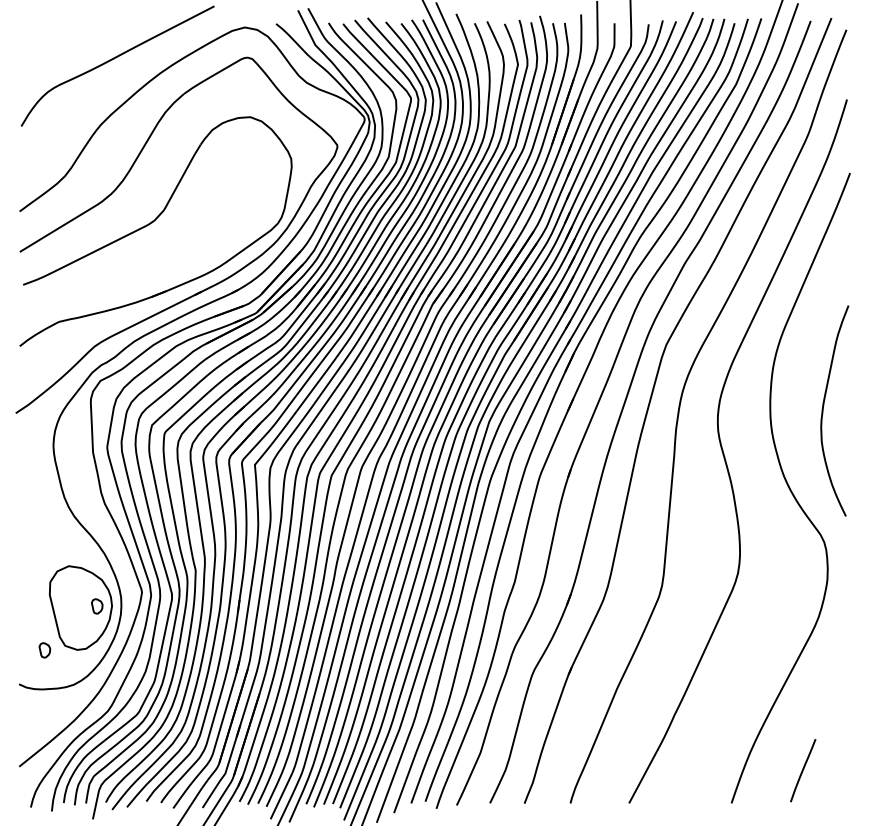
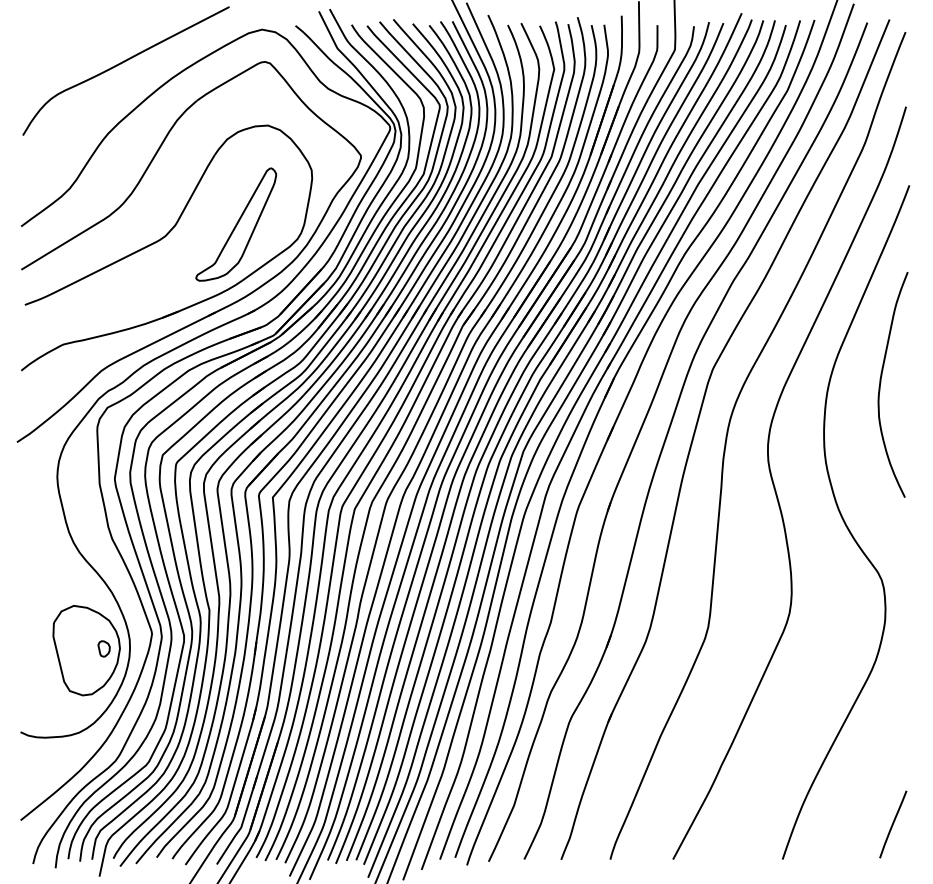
part: (220, 209) -> (236, 224), added
curve: (823, 409) -> (881, 383), moved
part: (44, 649) -> (47, 695), removed
line: (803, 770) -> (893, 824), moved

